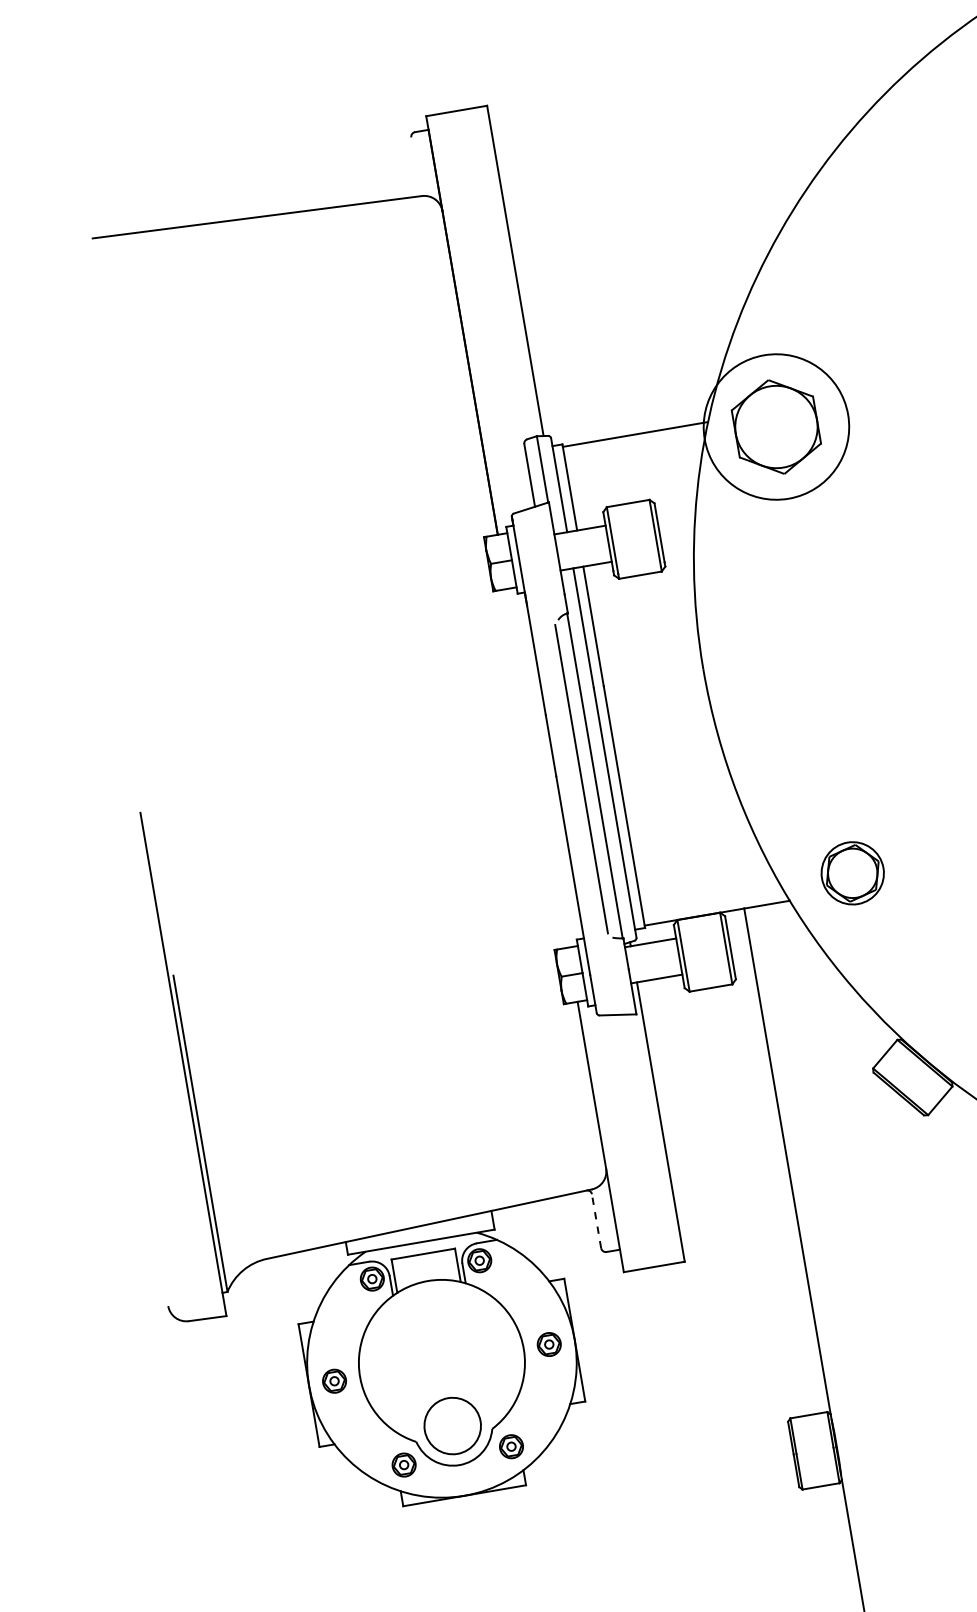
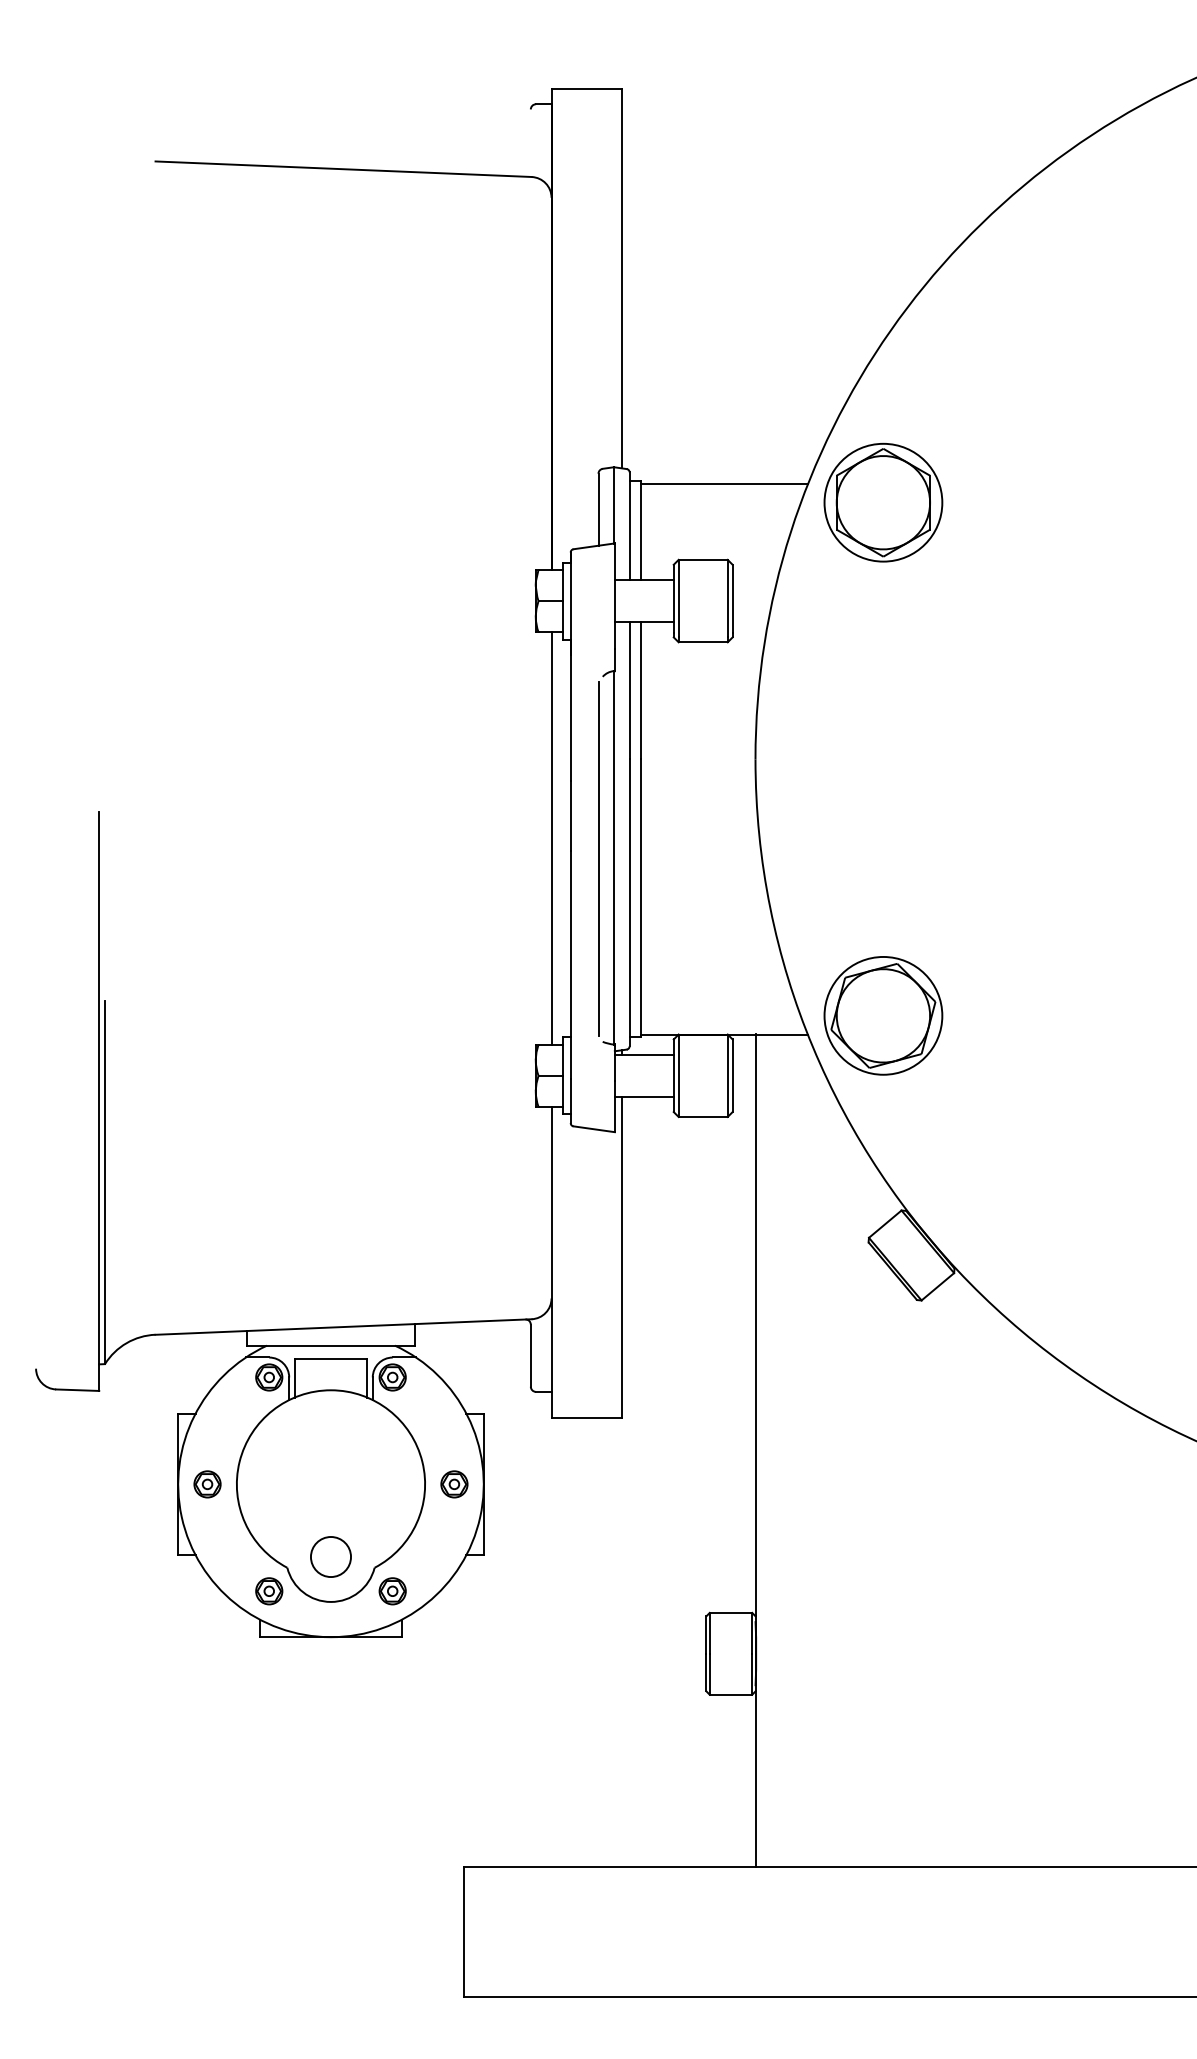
circle: (776, 426) -> (883, 502), size x0.71
line: (537, 768) -> (551, 838), added
part: (852, 872) -> (883, 1015), size x1.67
line: (596, 1221) -> (530, 1355), dashed -> solid
circle: (452, 1426) -> (330, 1557), size x0.62

